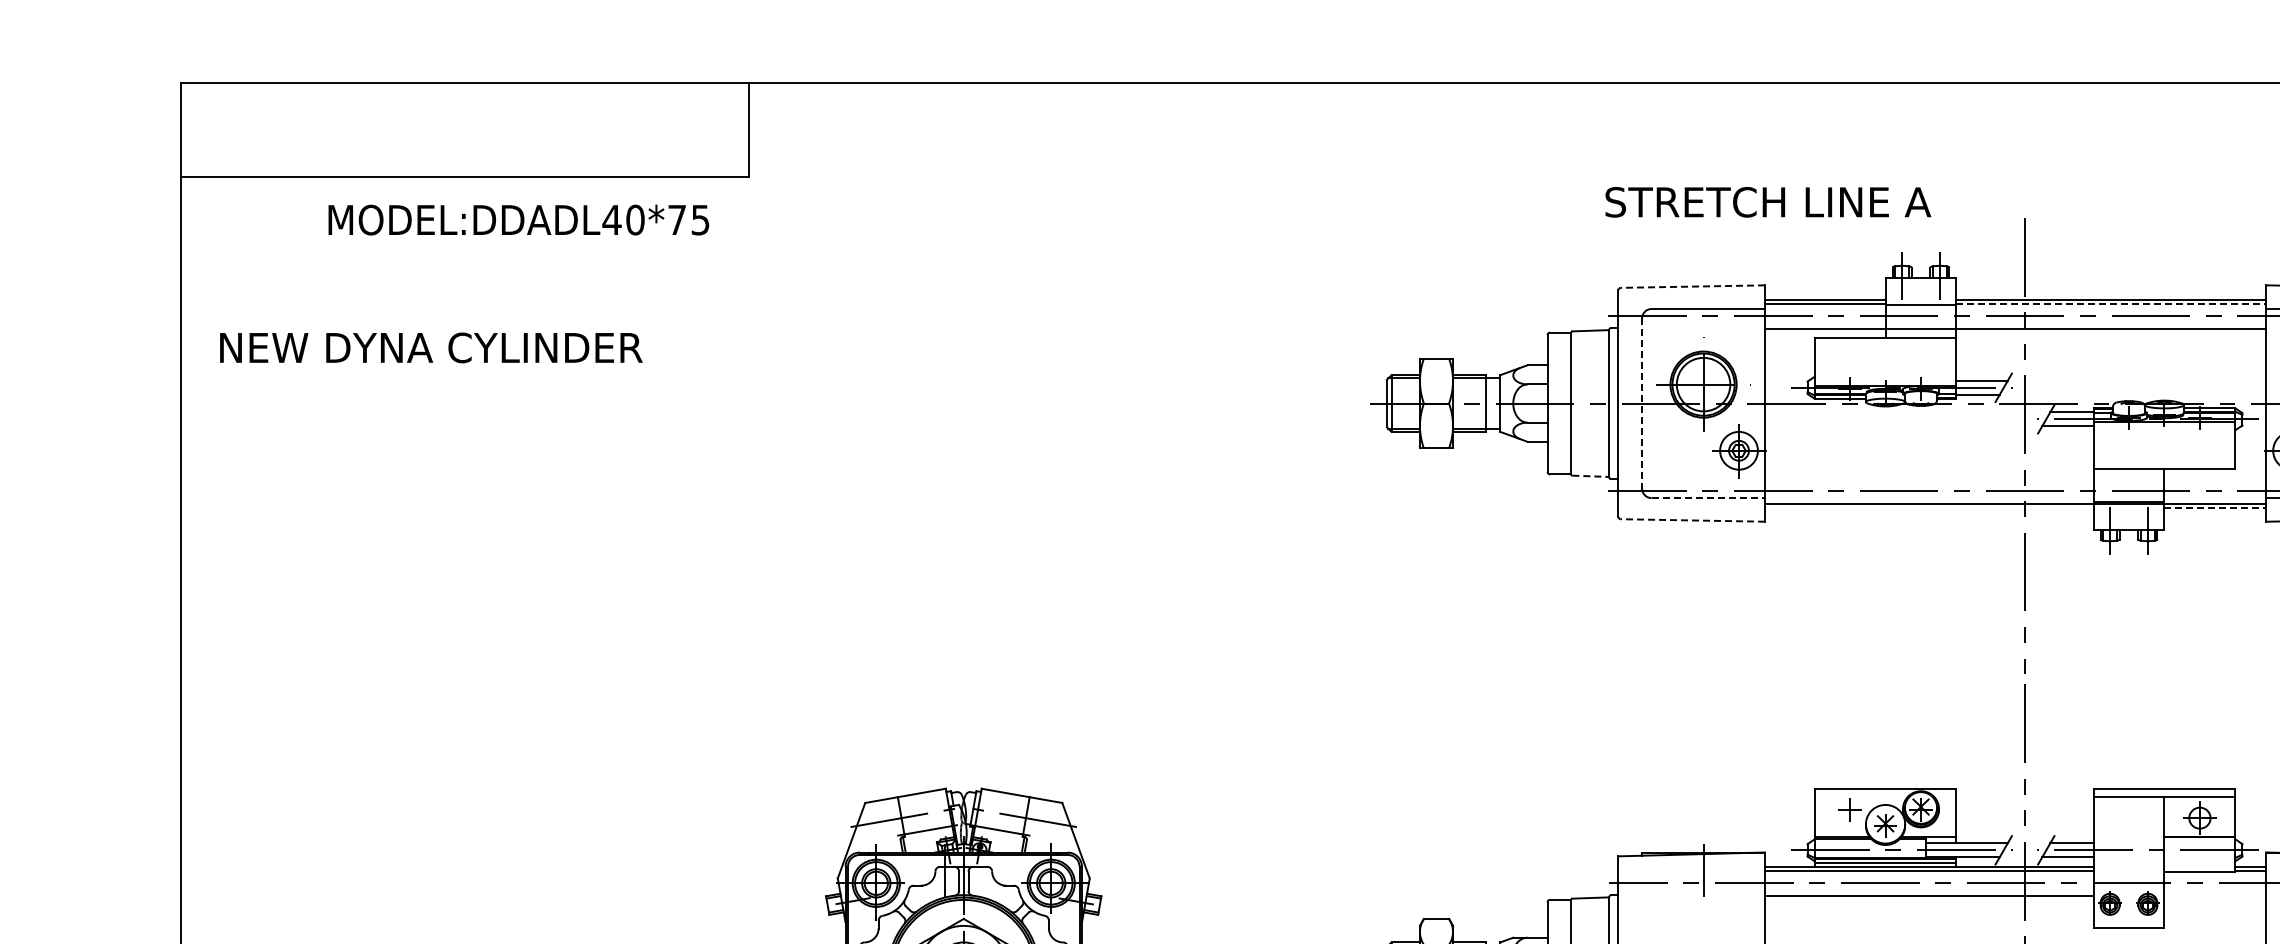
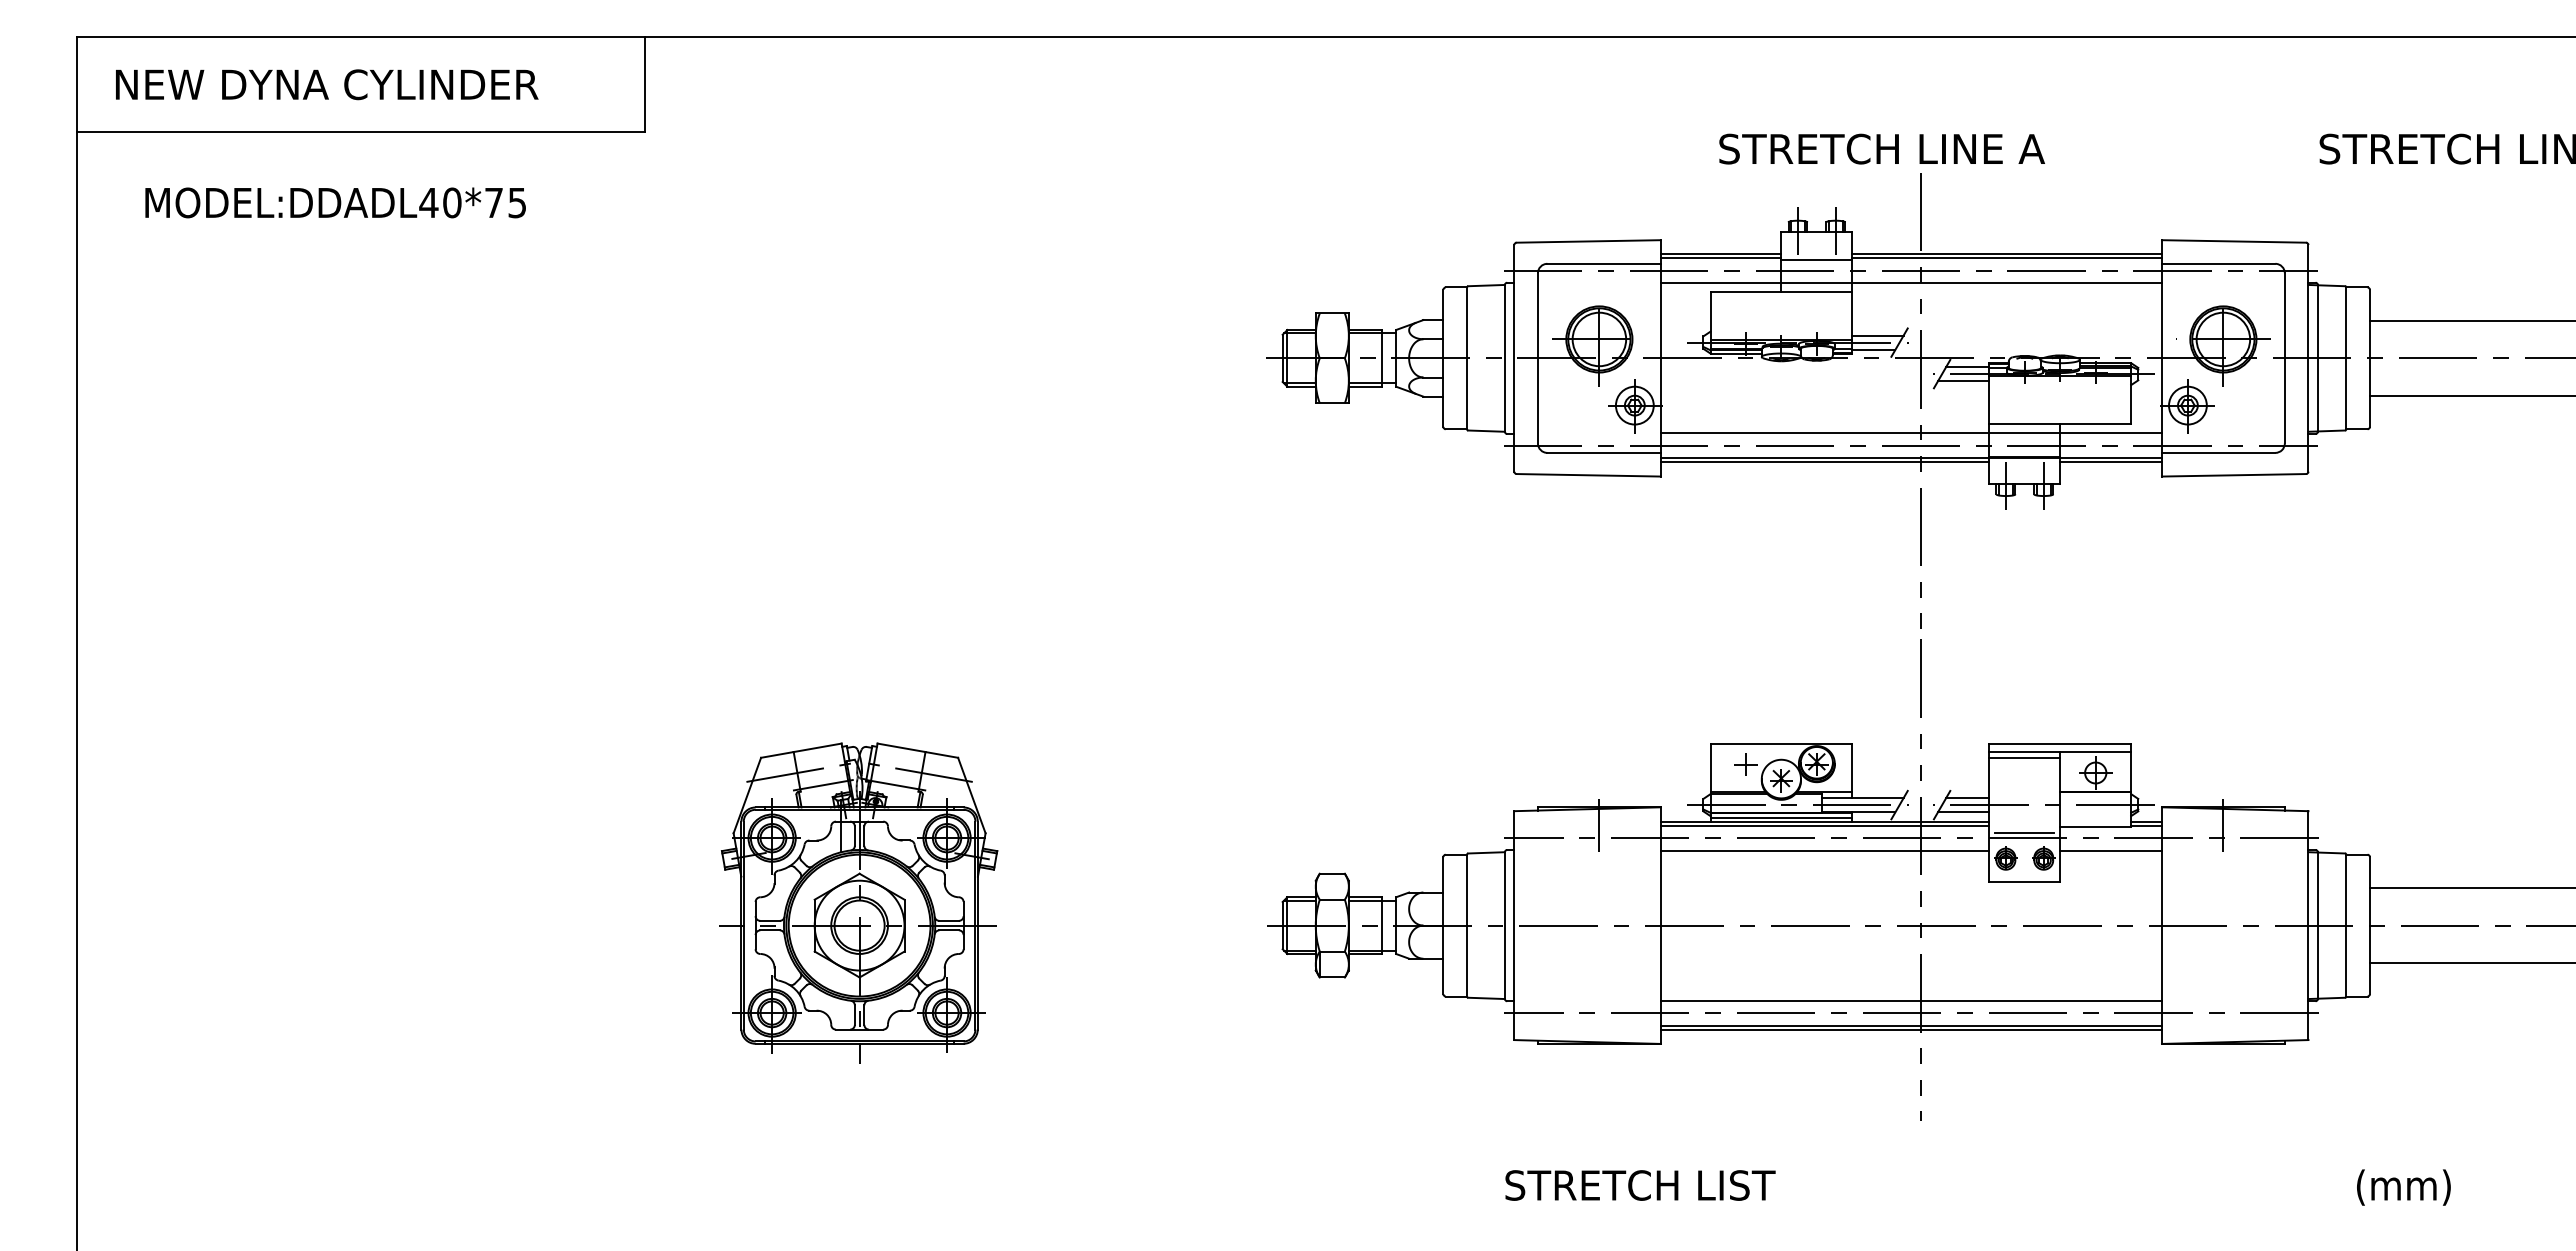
text: (1767, 201) -> (1881, 148), moved
text: (518, 219) -> (335, 202), moved
line: (1692, 286) -> (1588, 241), dashed -> solid
line: (2111, 303) -> (2007, 258), dashed -> solid
text: (431, 347) -> (327, 84), moved
line: (1641, 403) -> (1537, 358), dashed -> solid
line: (1591, 476) -> (1487, 431), dashed -> solid
line: (2014, 478) -> (1910, 433), added
line: (1708, 497) -> (1604, 452), dashed -> solid
line: (1928, 507) -> (1824, 462), added
line: (2215, 507) -> (2111, 462), dashed -> solid
line: (1692, 520) -> (1588, 475), dashed -> solid
line: (2128, 802) -> (2024, 757), added
line: (2128, 878) -> (2024, 833), added
line: (2214, 895) -> (2110, 850), added

